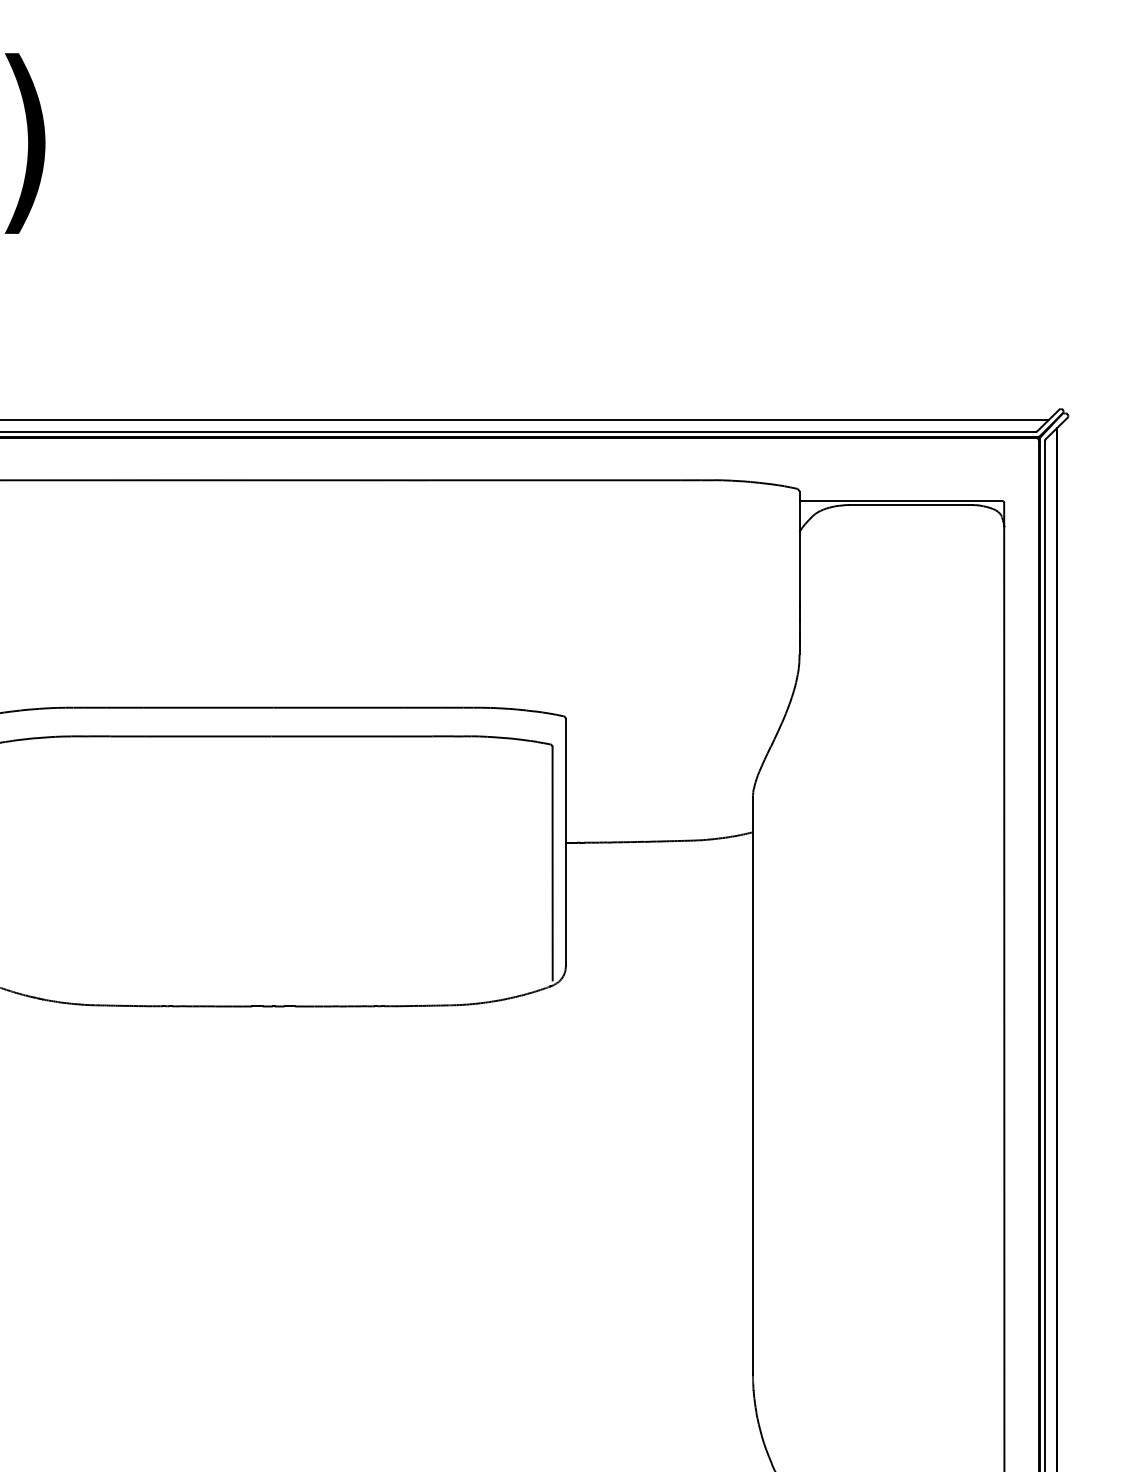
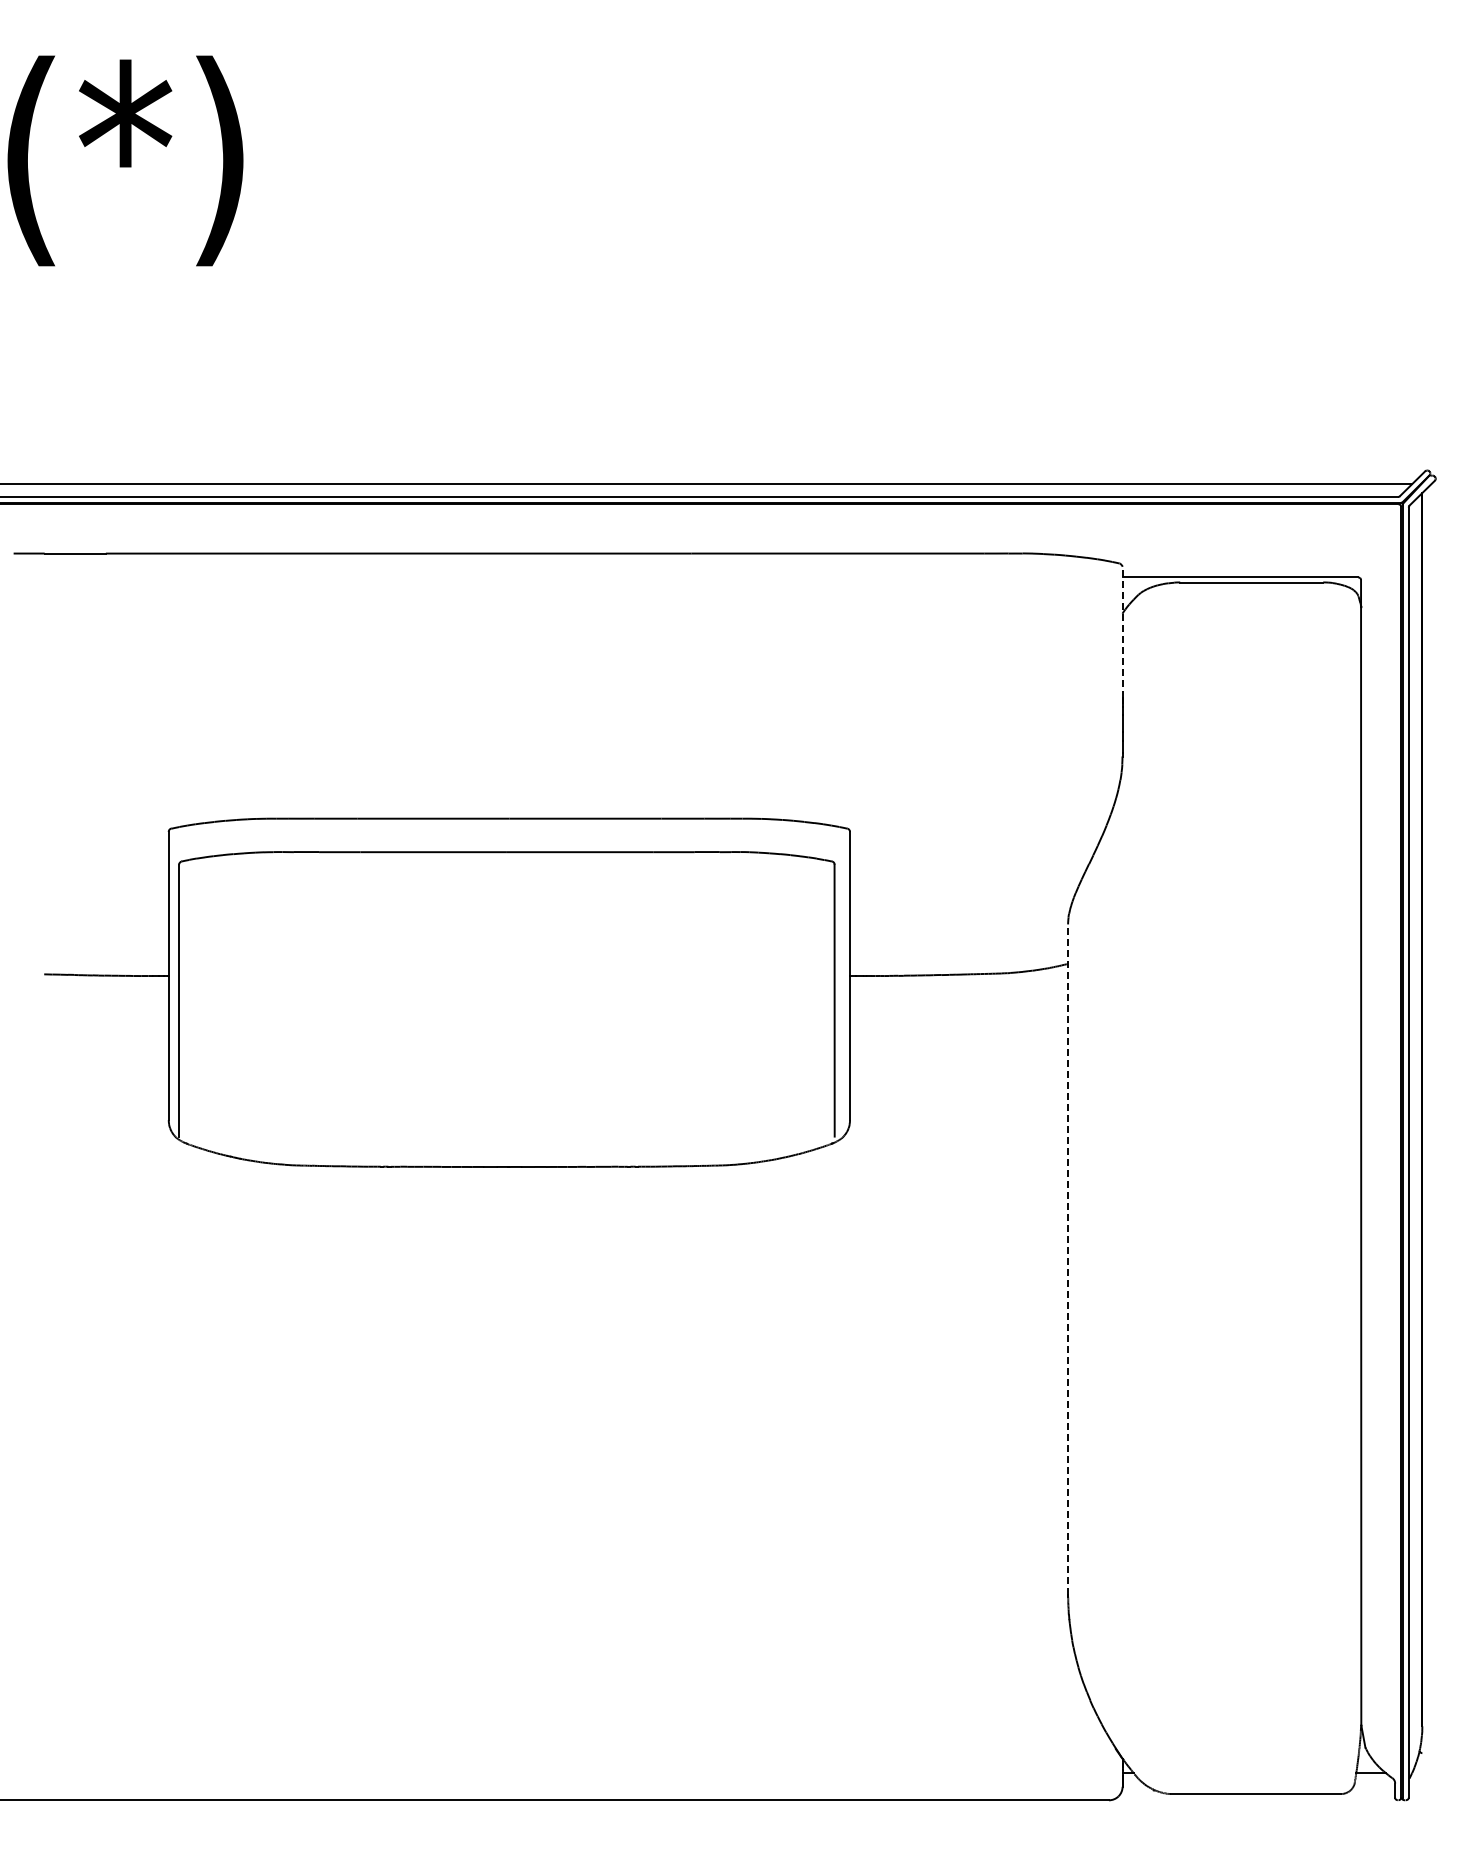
line: (799, 547) -> (1122, 631), solid -> dashed
line: (753, 1085) -> (1068, 1259), solid -> dashed

